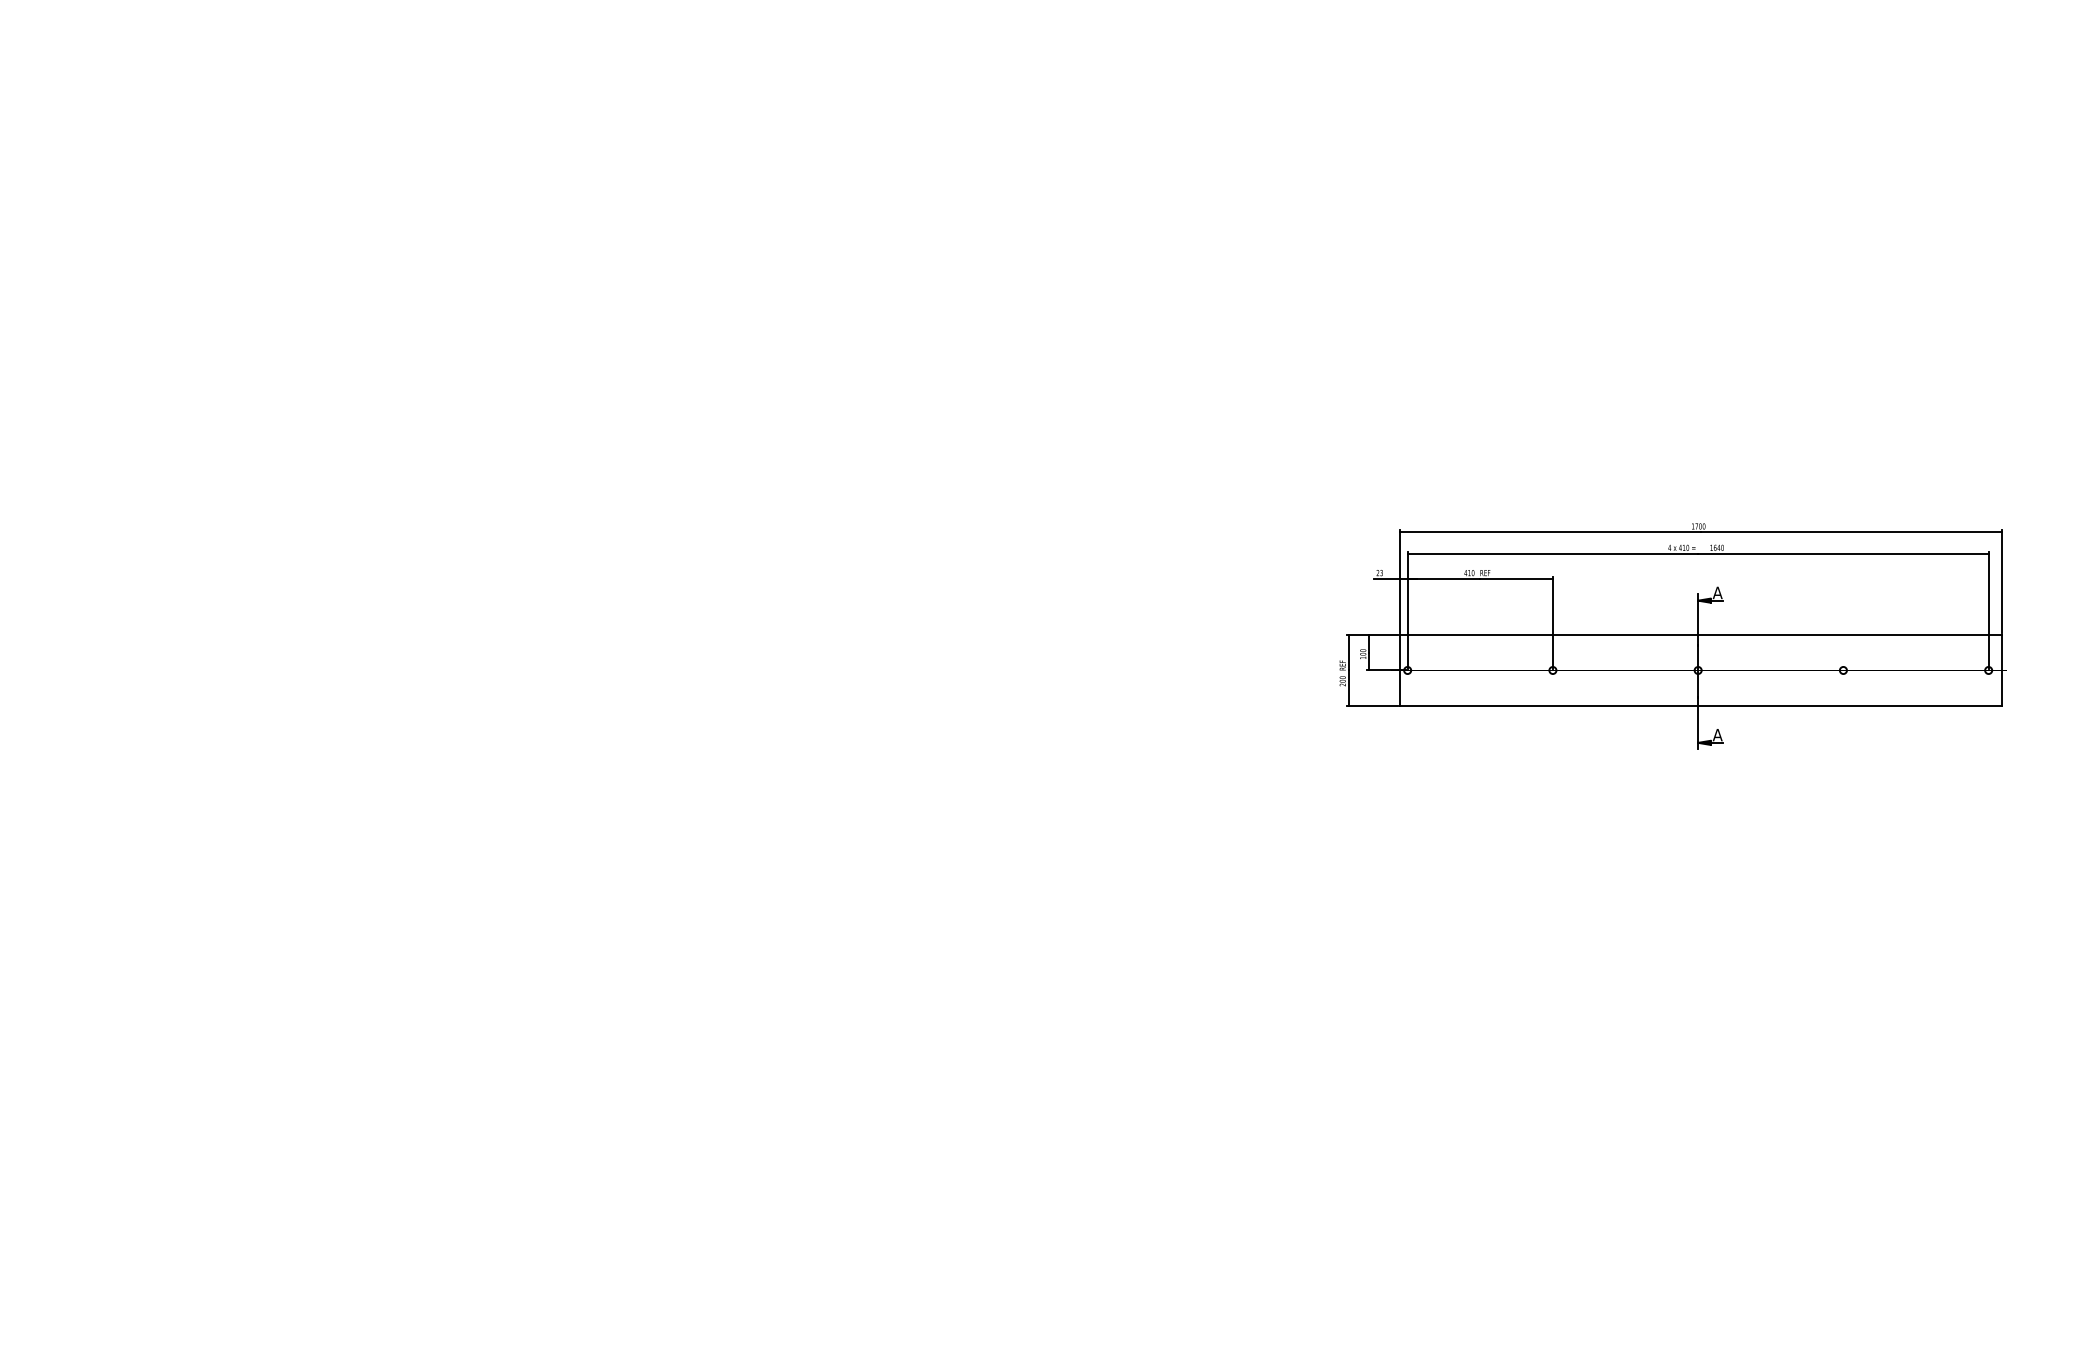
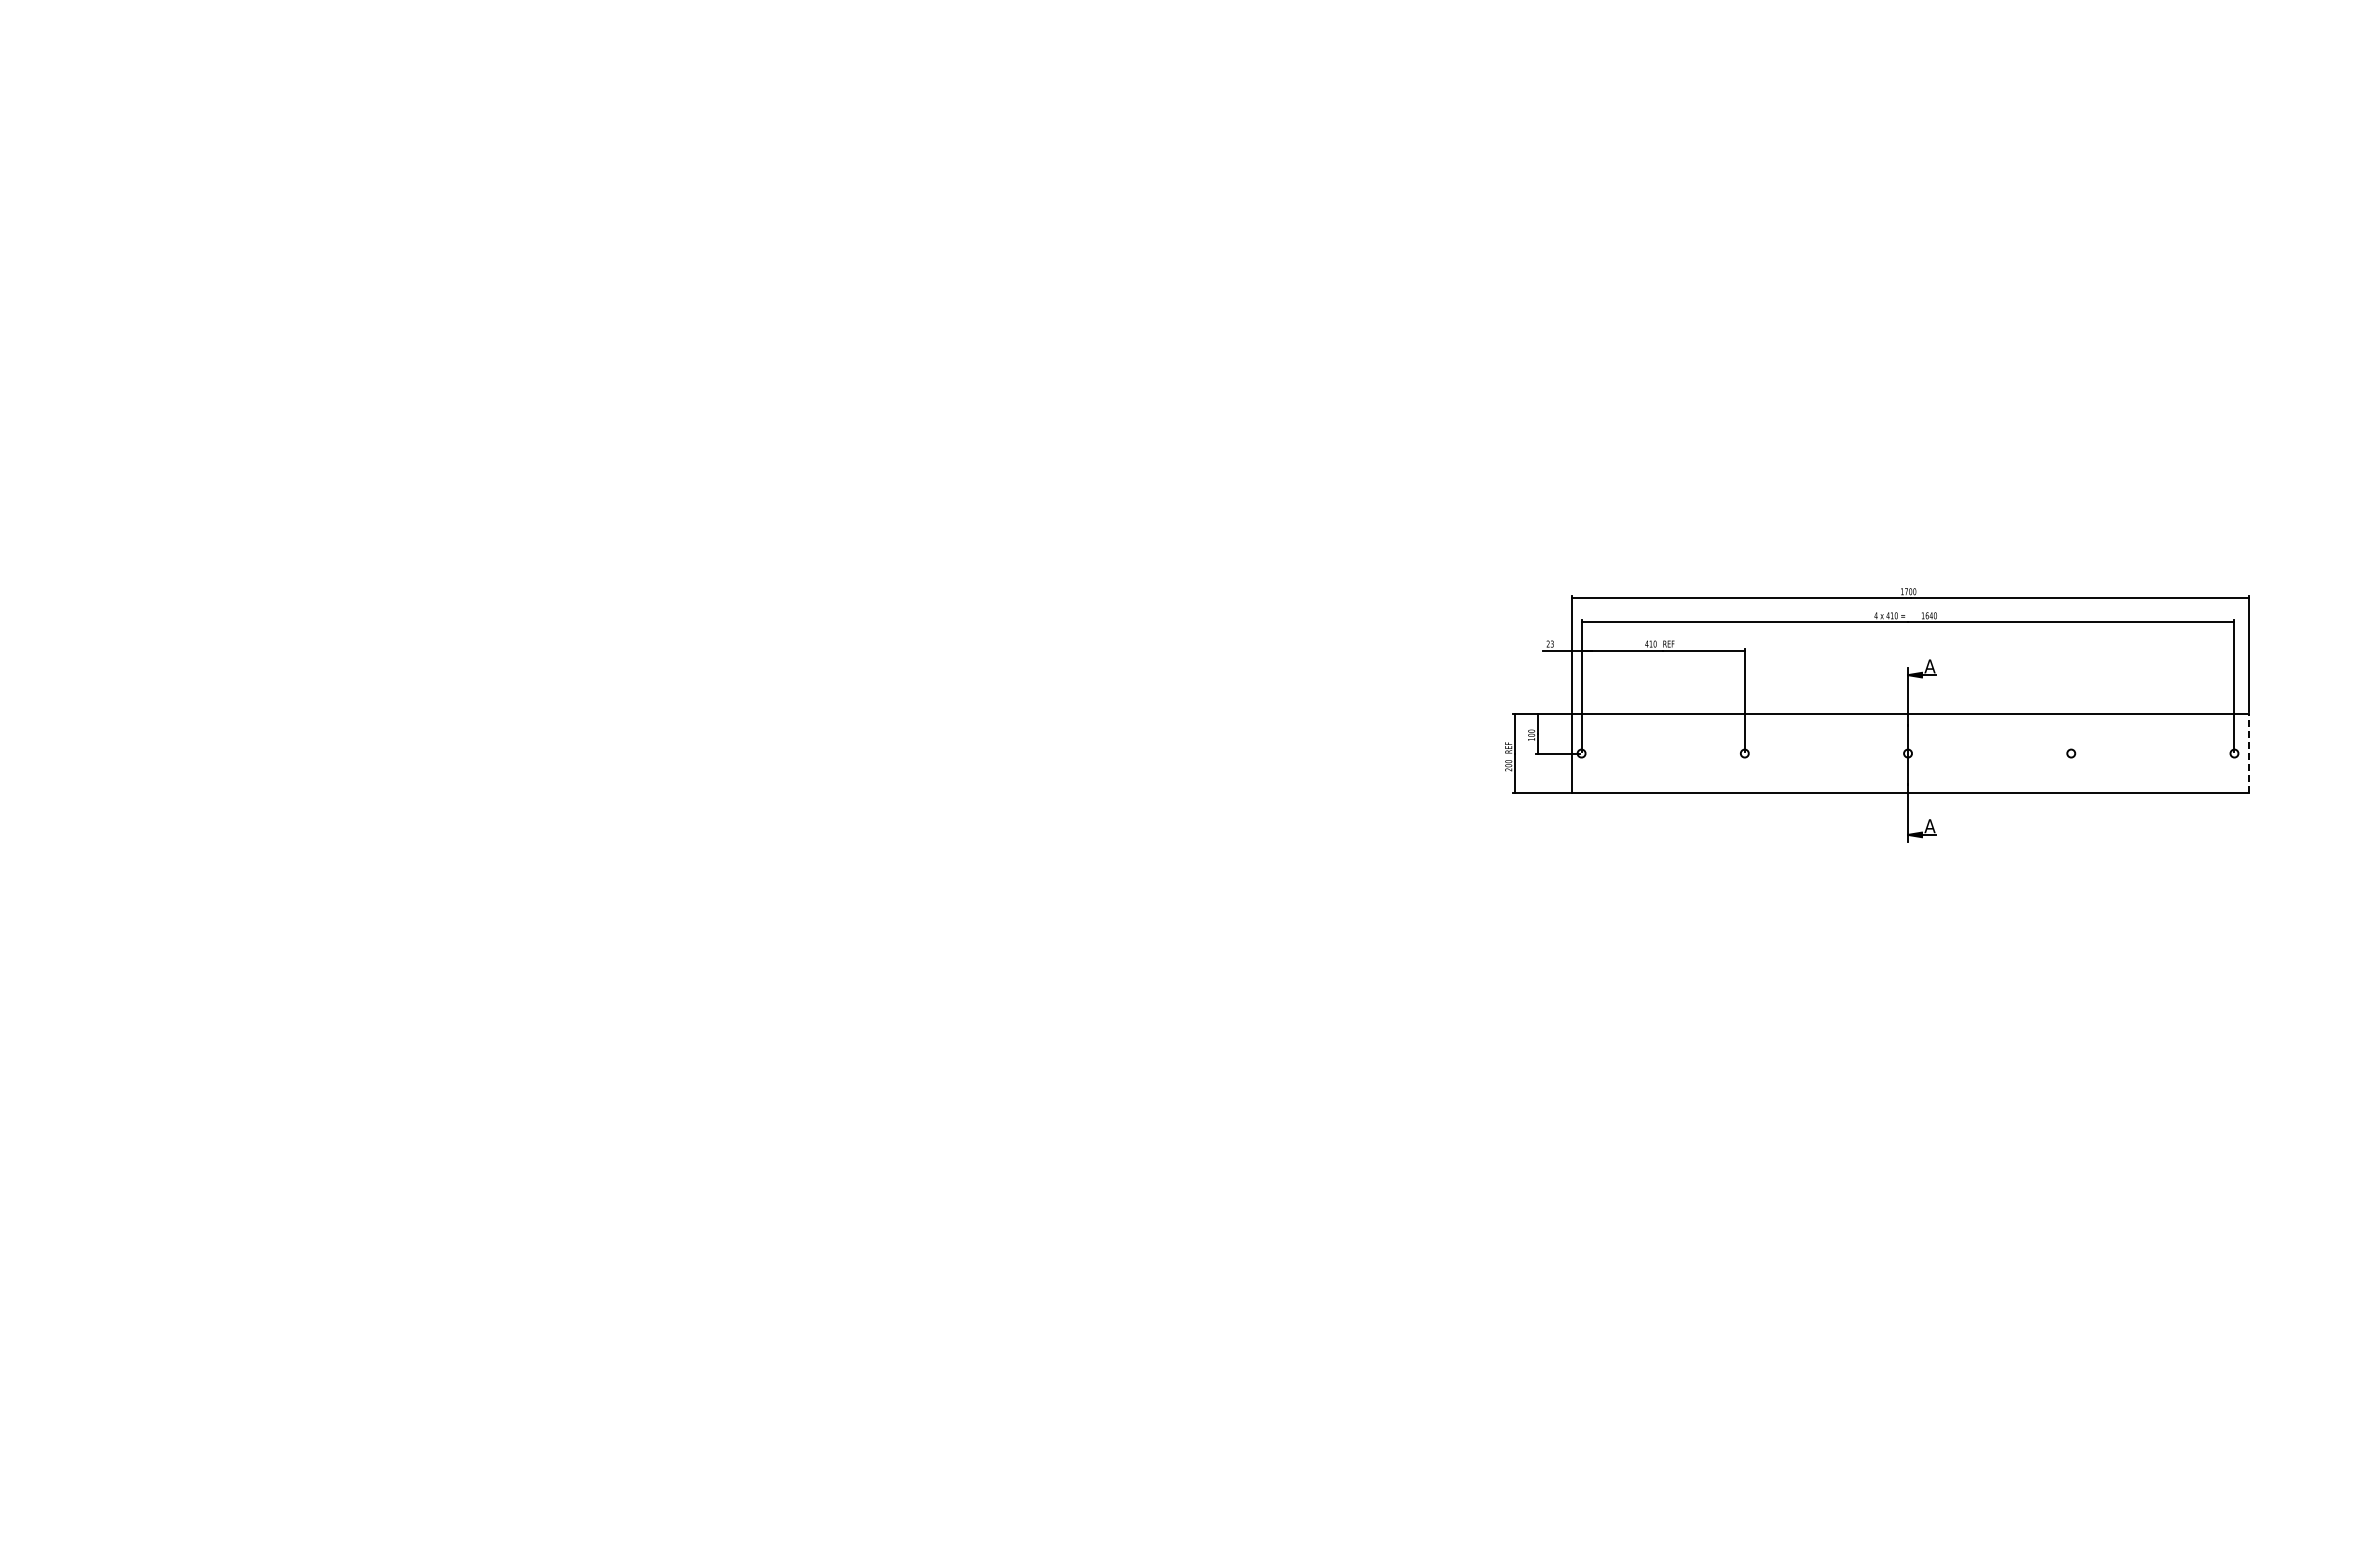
line: (2002, 670) -> (2249, 753), solid -> dashed

